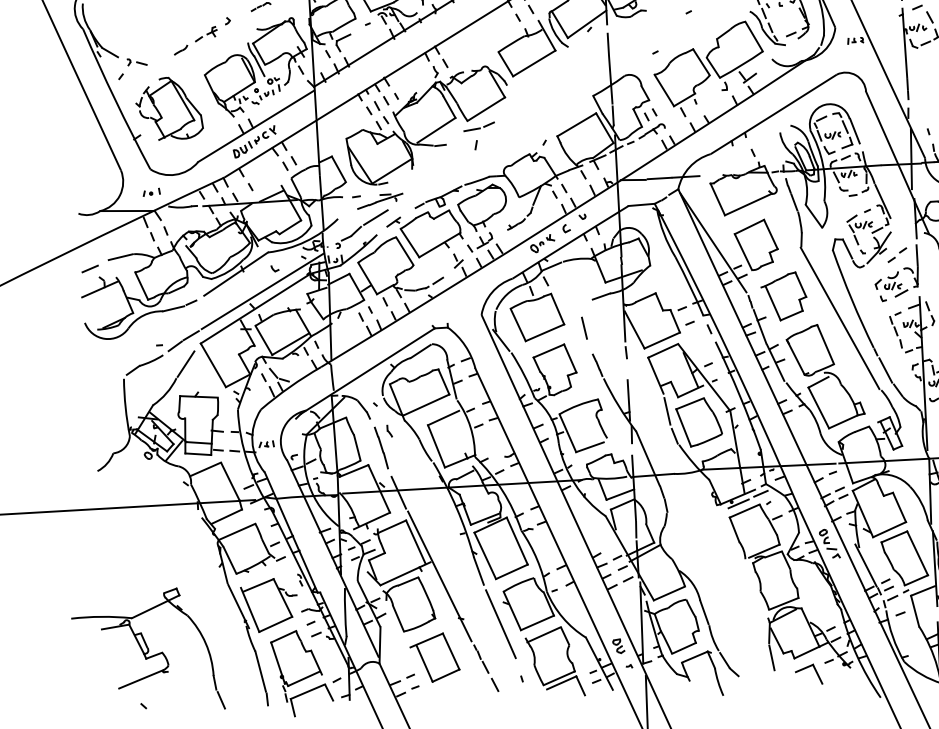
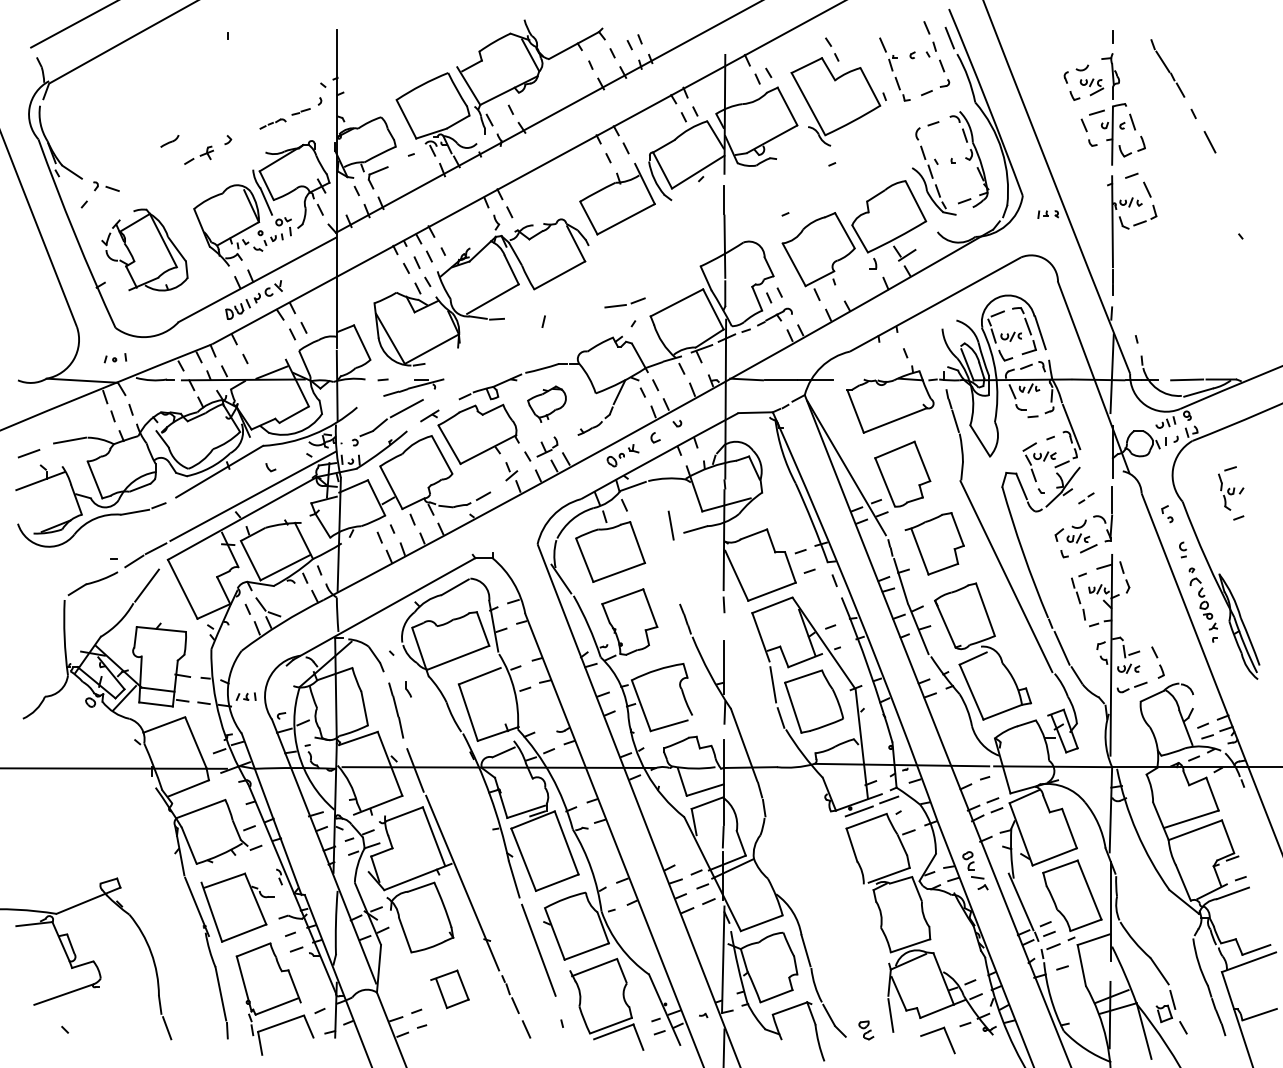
part: (180, 50) -> (169, 141), moved
part: (478, 126) -> (624, 302), moved
part: (482, 208) -> (546, 404), size x0.6
part: (897, 255) -> (1086, 498), size x0.6
line: (583, 328) -> (670, 525), moved
part: (618, 646) -> (866, 1030), moved
part: (434, 658) -> (449, 989), size x0.6

